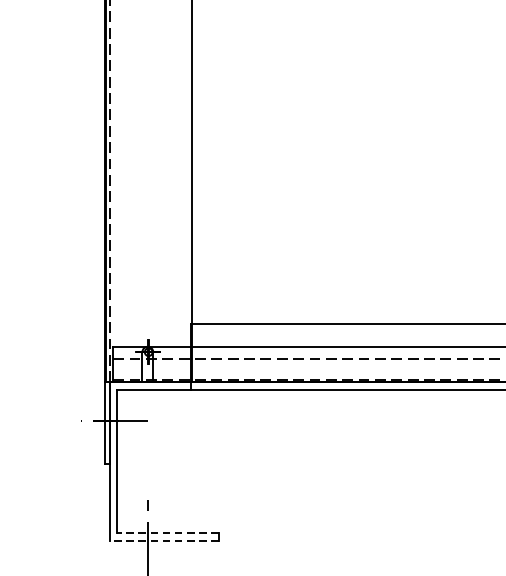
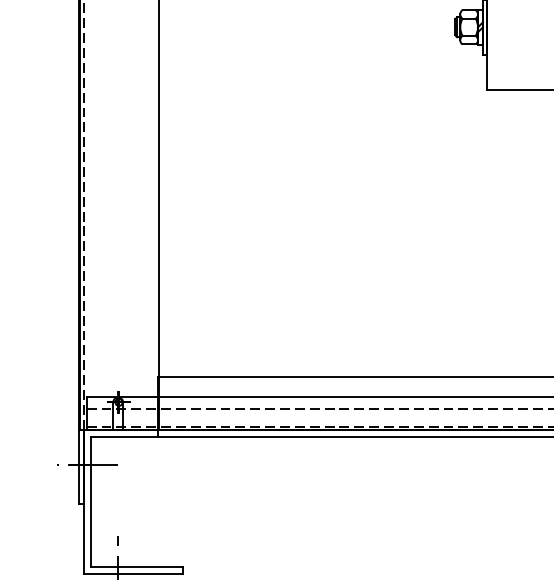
line: (167, 532) -> (136, 566), dashed -> solid
line: (164, 540) -> (133, 573), dashed -> solid

